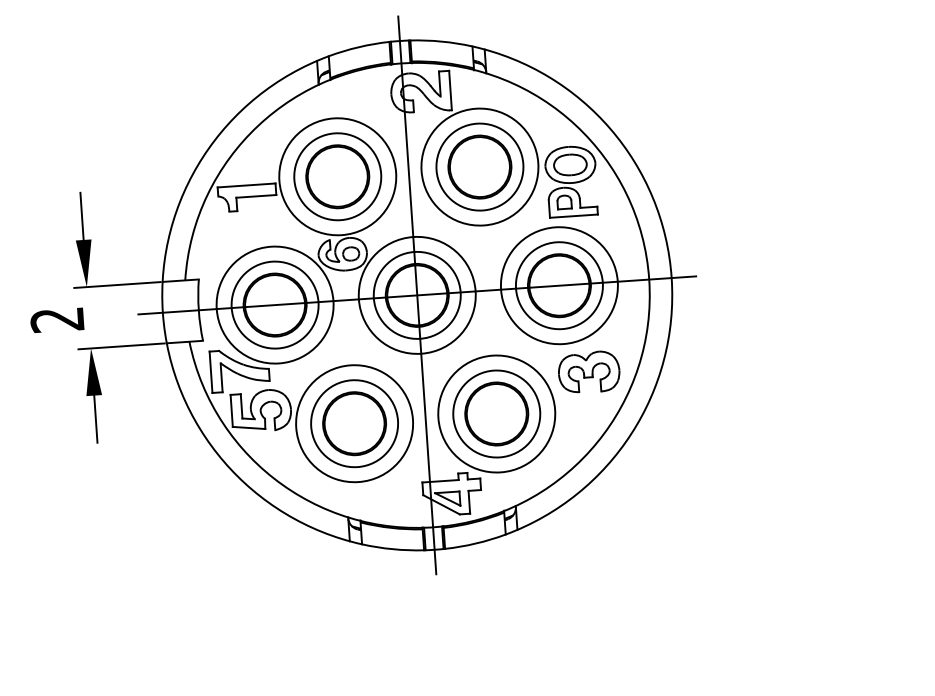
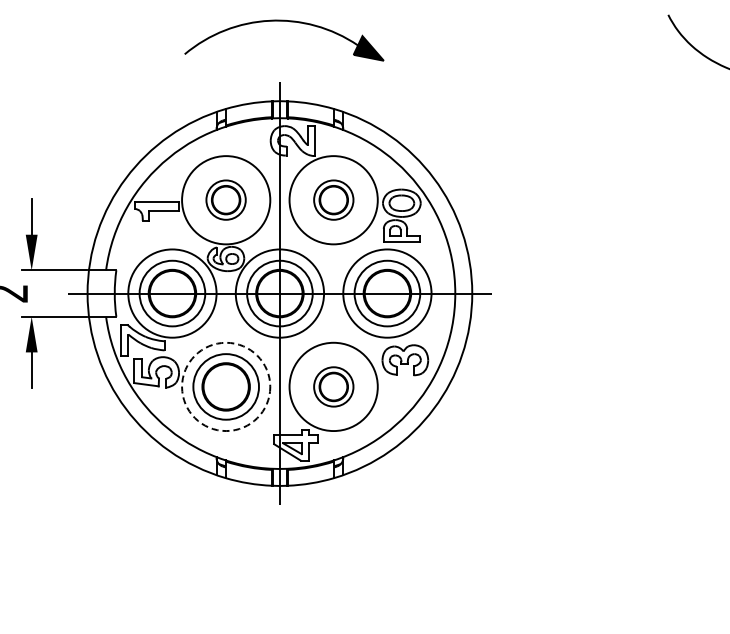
part: (479, 166) -> (333, 199), size x0.6
part: (336, 175) -> (225, 199), size x0.6
part: (496, 413) -> (333, 386), size x0.6
circle: (354, 423) -> (226, 386), solid -> dashed

